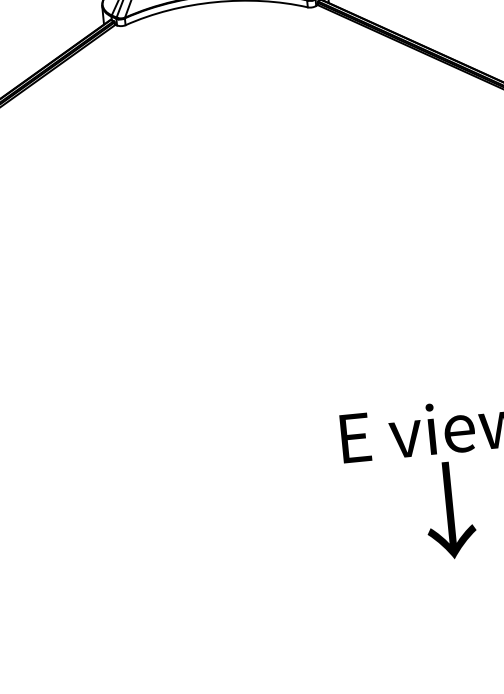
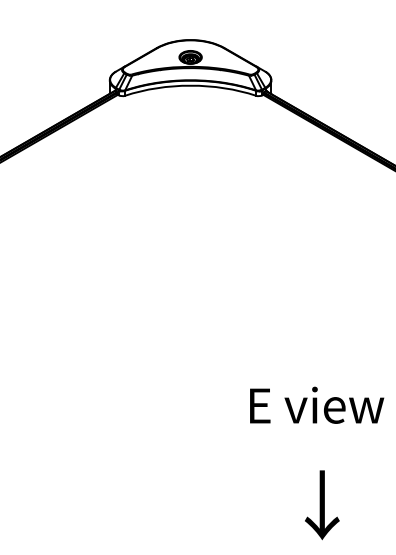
text: (450, 510) -> (322, 505), moved

